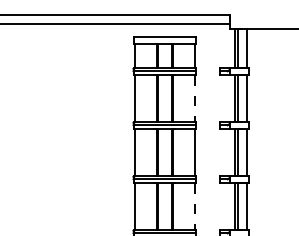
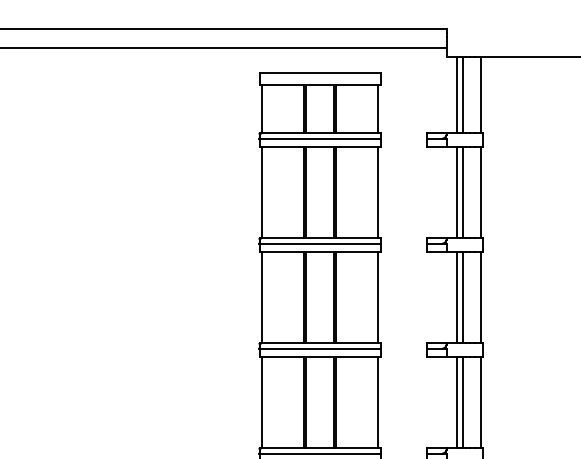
line: (194, 98) -> (377, 191), dashed -> solid
line: (194, 206) -> (377, 401), dashed -> solid

